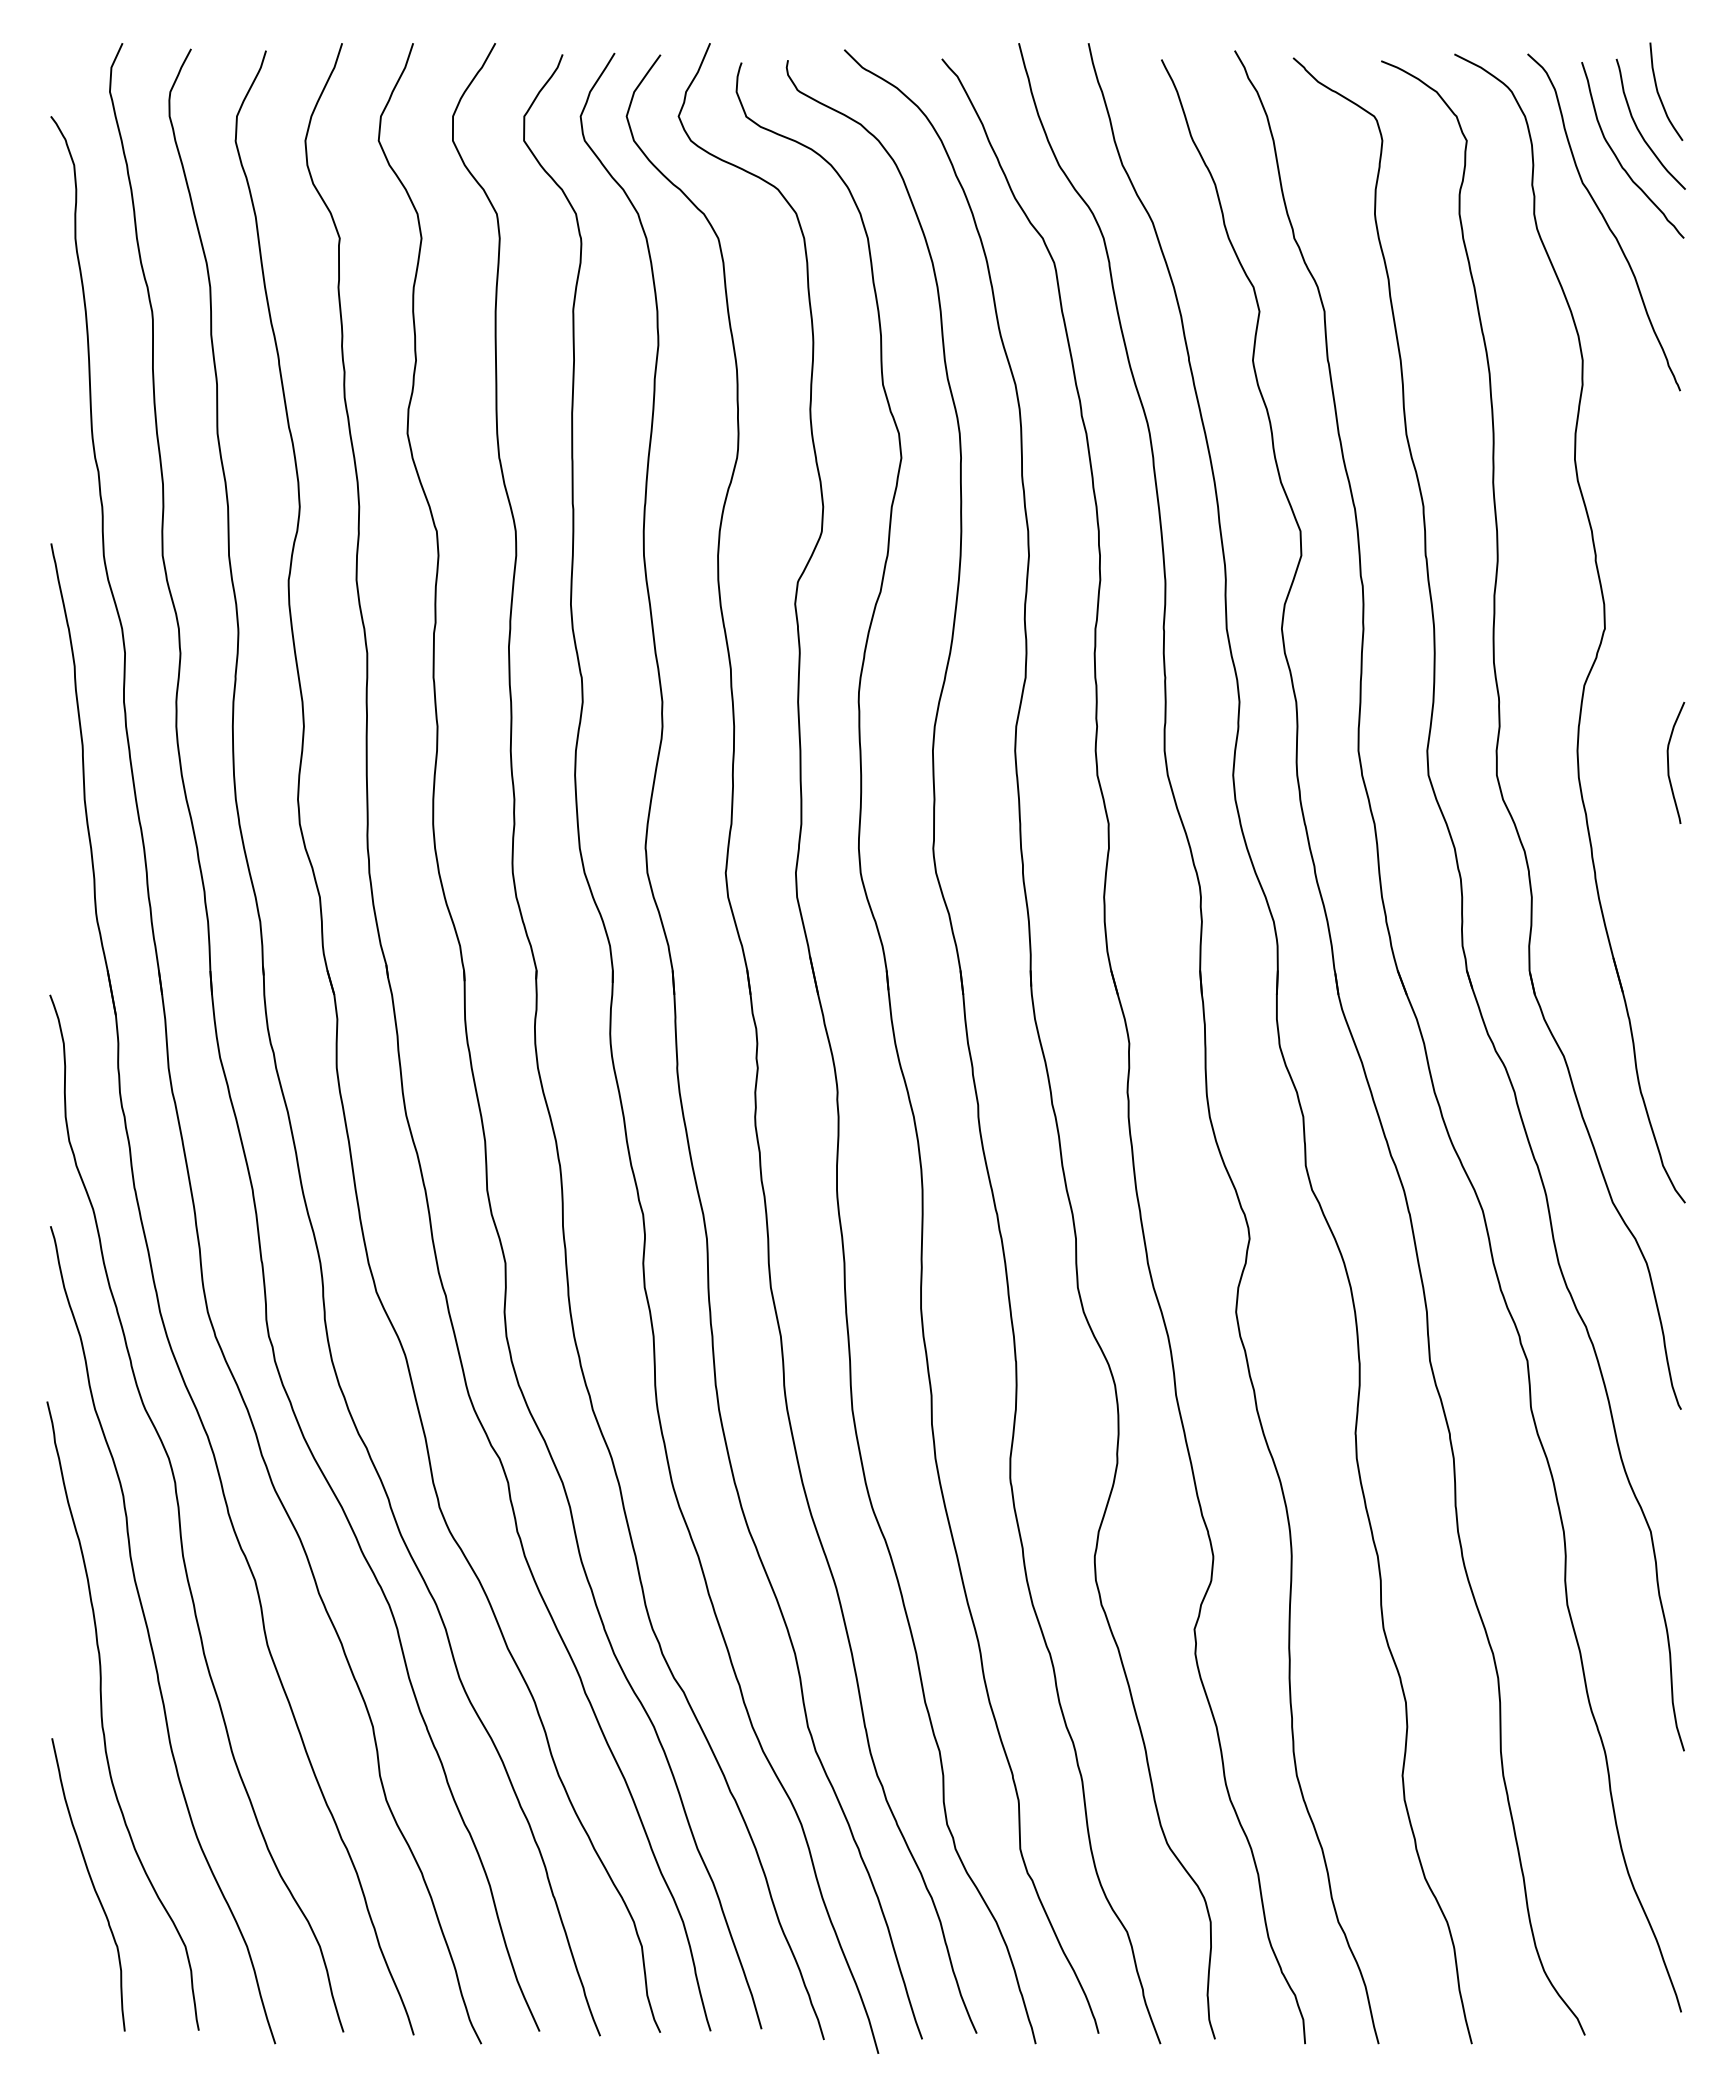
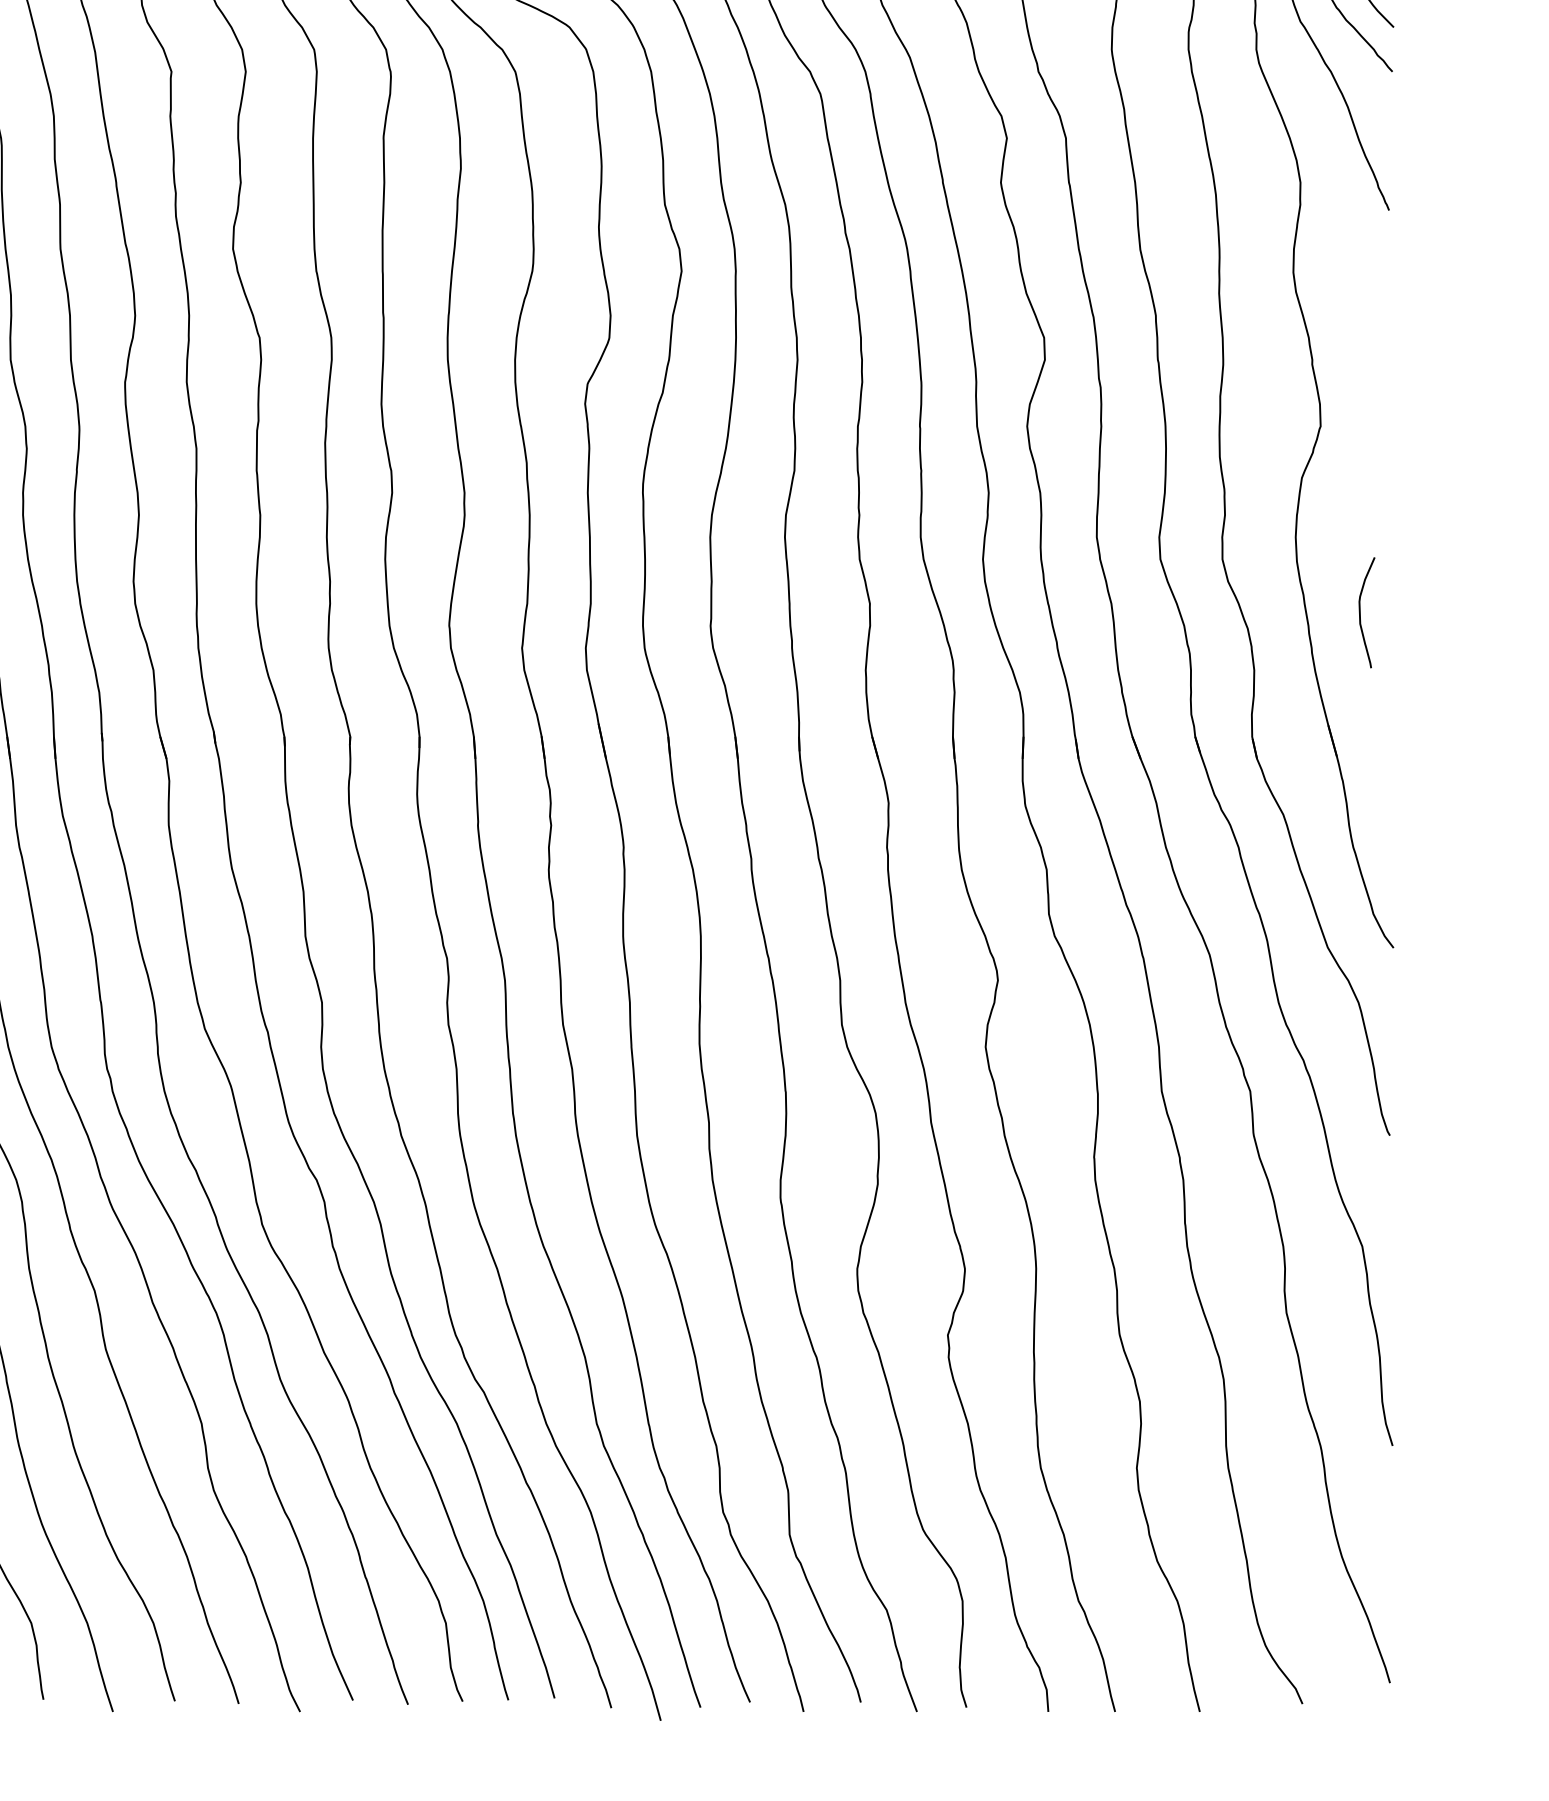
curve: (1669, 765) -> (1361, 615), moved

